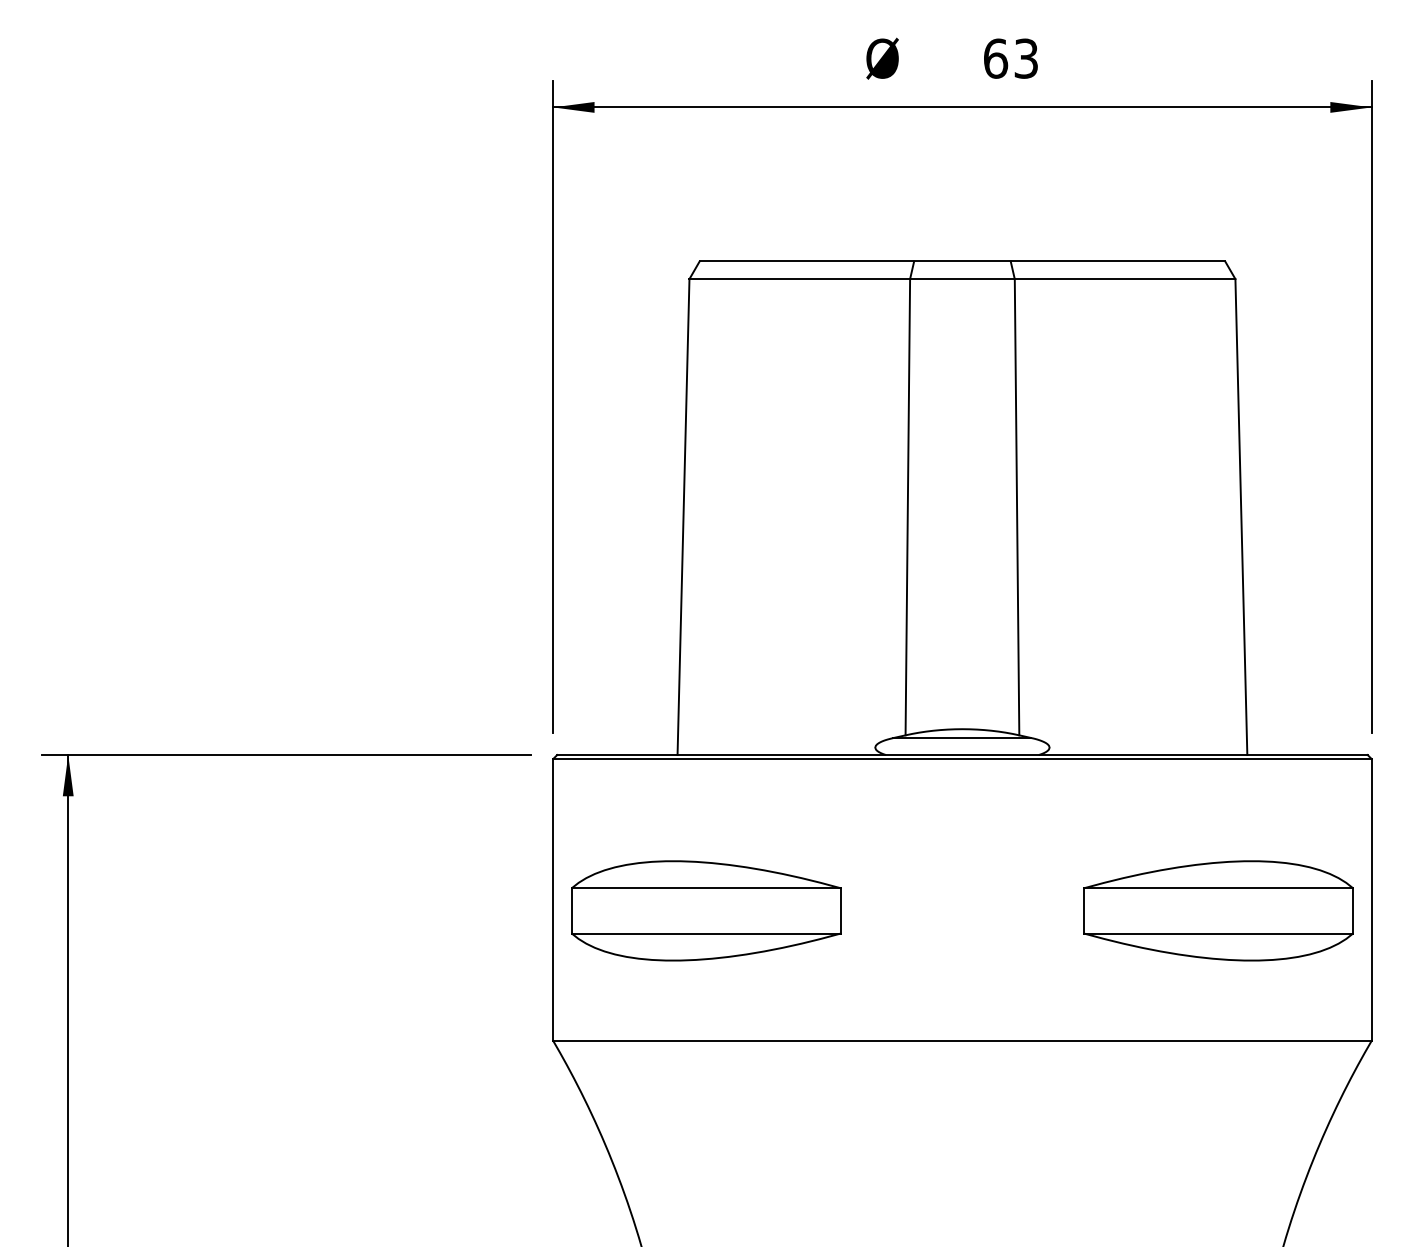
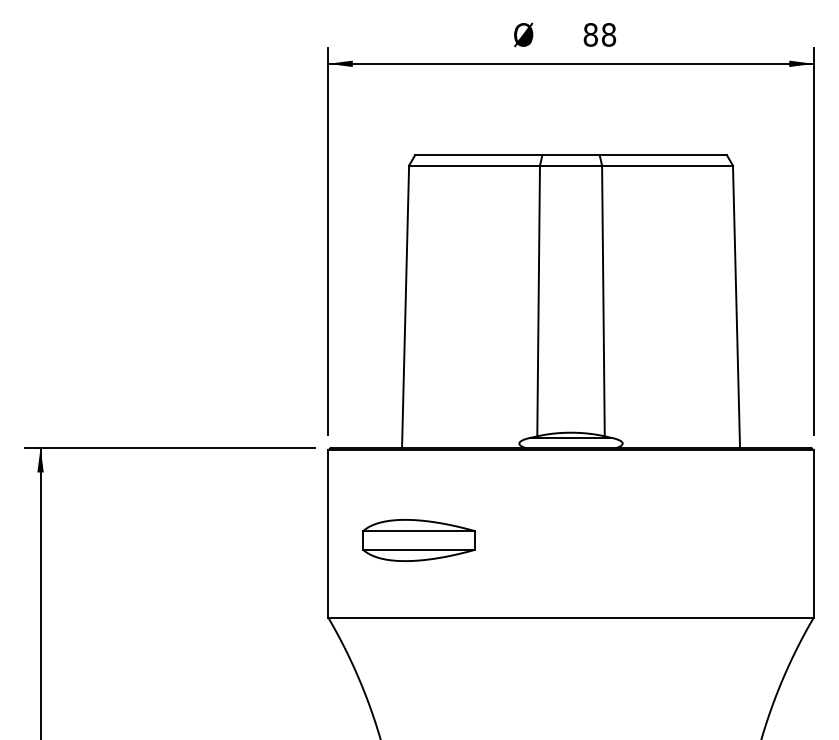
text: (1010, 57) -> (599, 34), 63 -> 88
part: (705, 910) -> (418, 540), size x0.7
part: (1217, 910) -> (722, 540), removed

